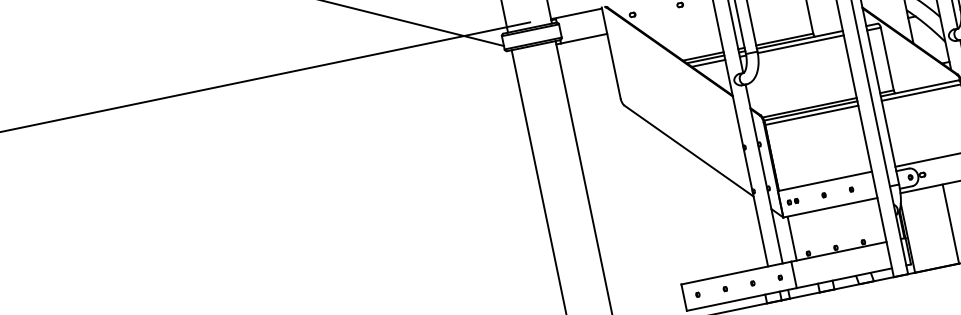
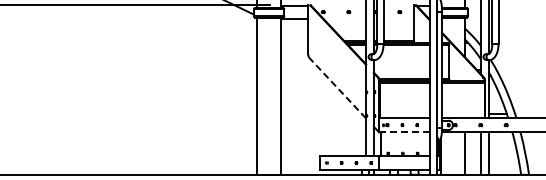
line: (688, 149) -> (337, 87), solid -> dashed
line: (828, 208) -> (403, 132), solid -> dashed

